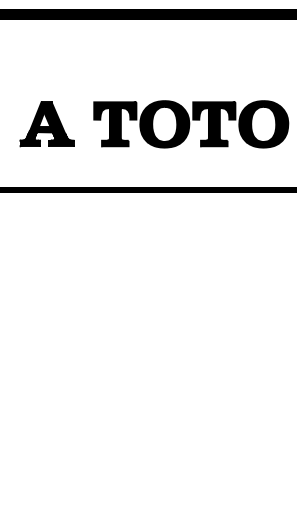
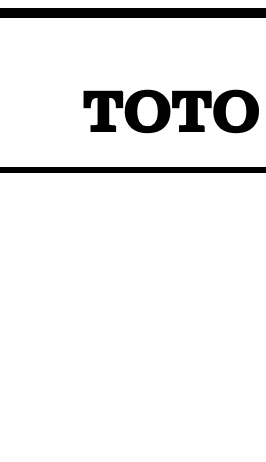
part: (46, 124) -> (41, 111), removed

